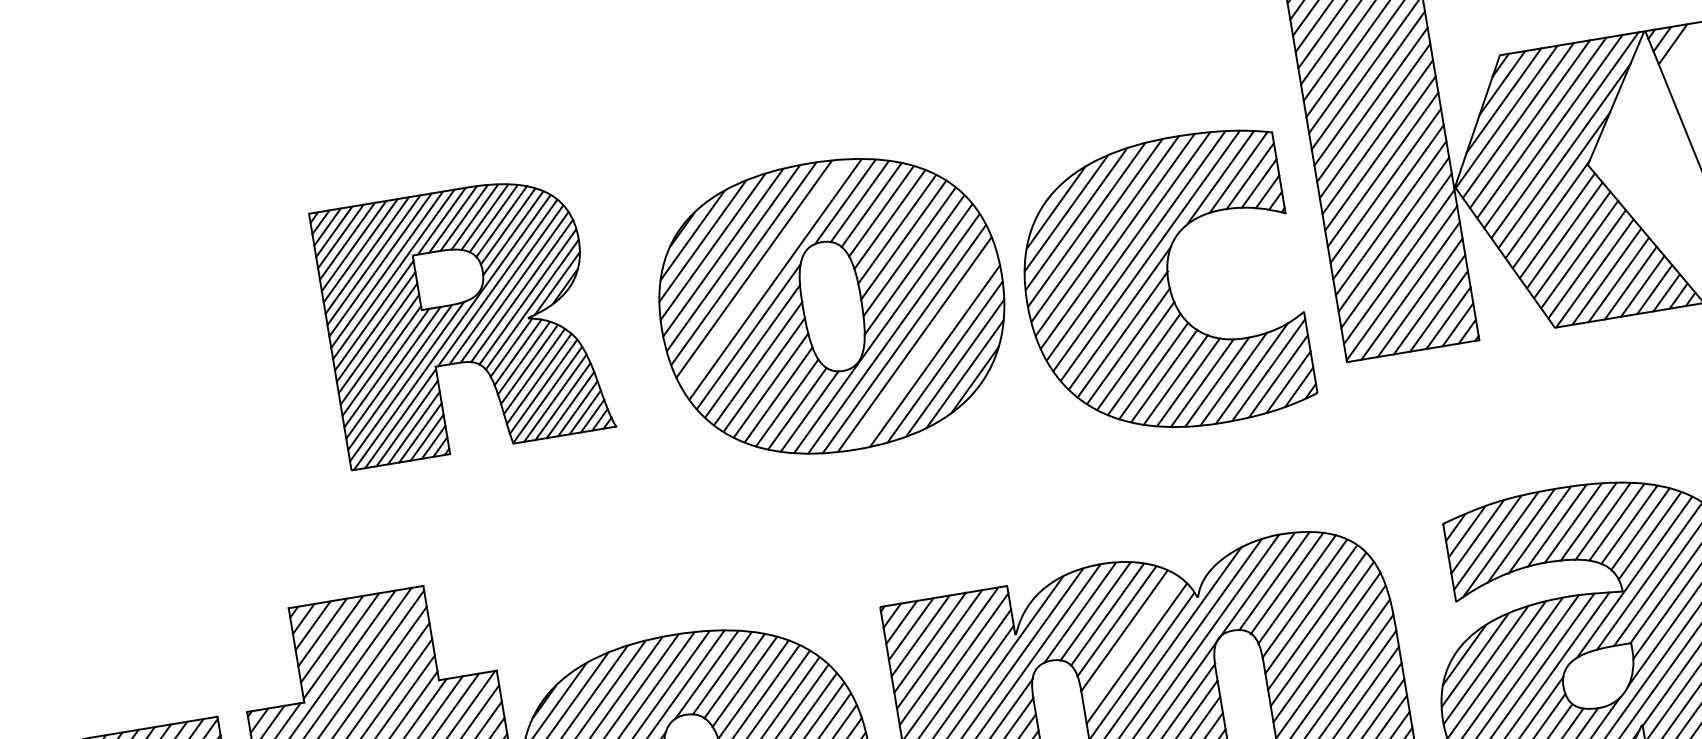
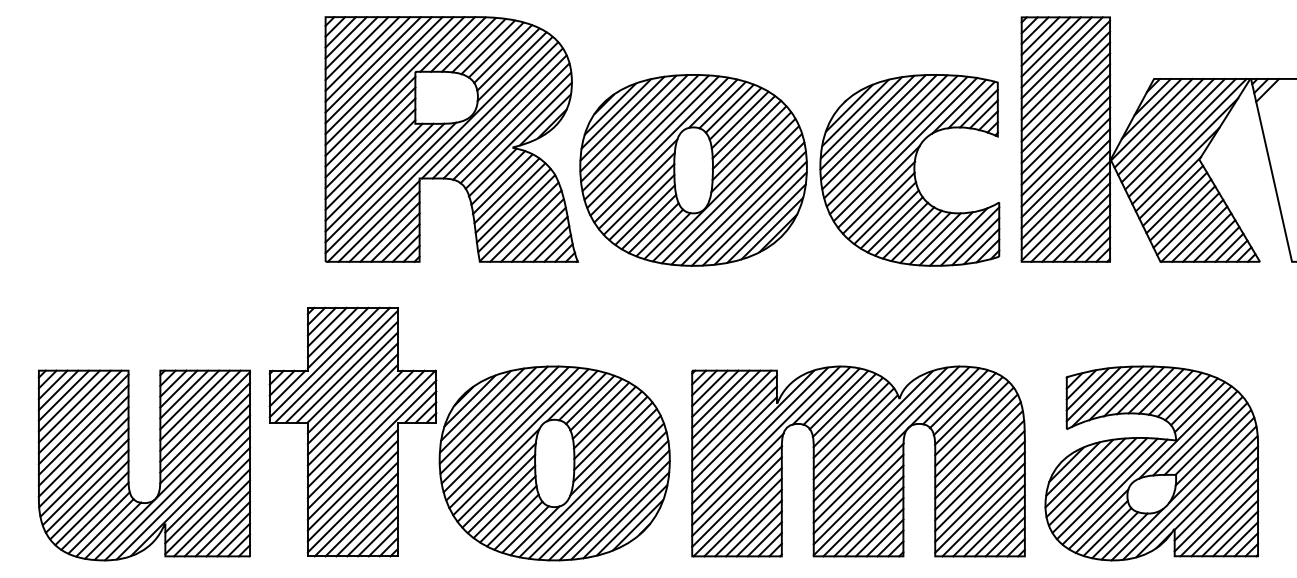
line: (763, 273) -> (652, 141), added
part: (1161, 286) -> (909, 170), moved
part: (462, 320) -> (451, 139), size x1.43
line: (924, 350) -> (748, 208), added
line: (1129, 640) -> (850, 419), added

